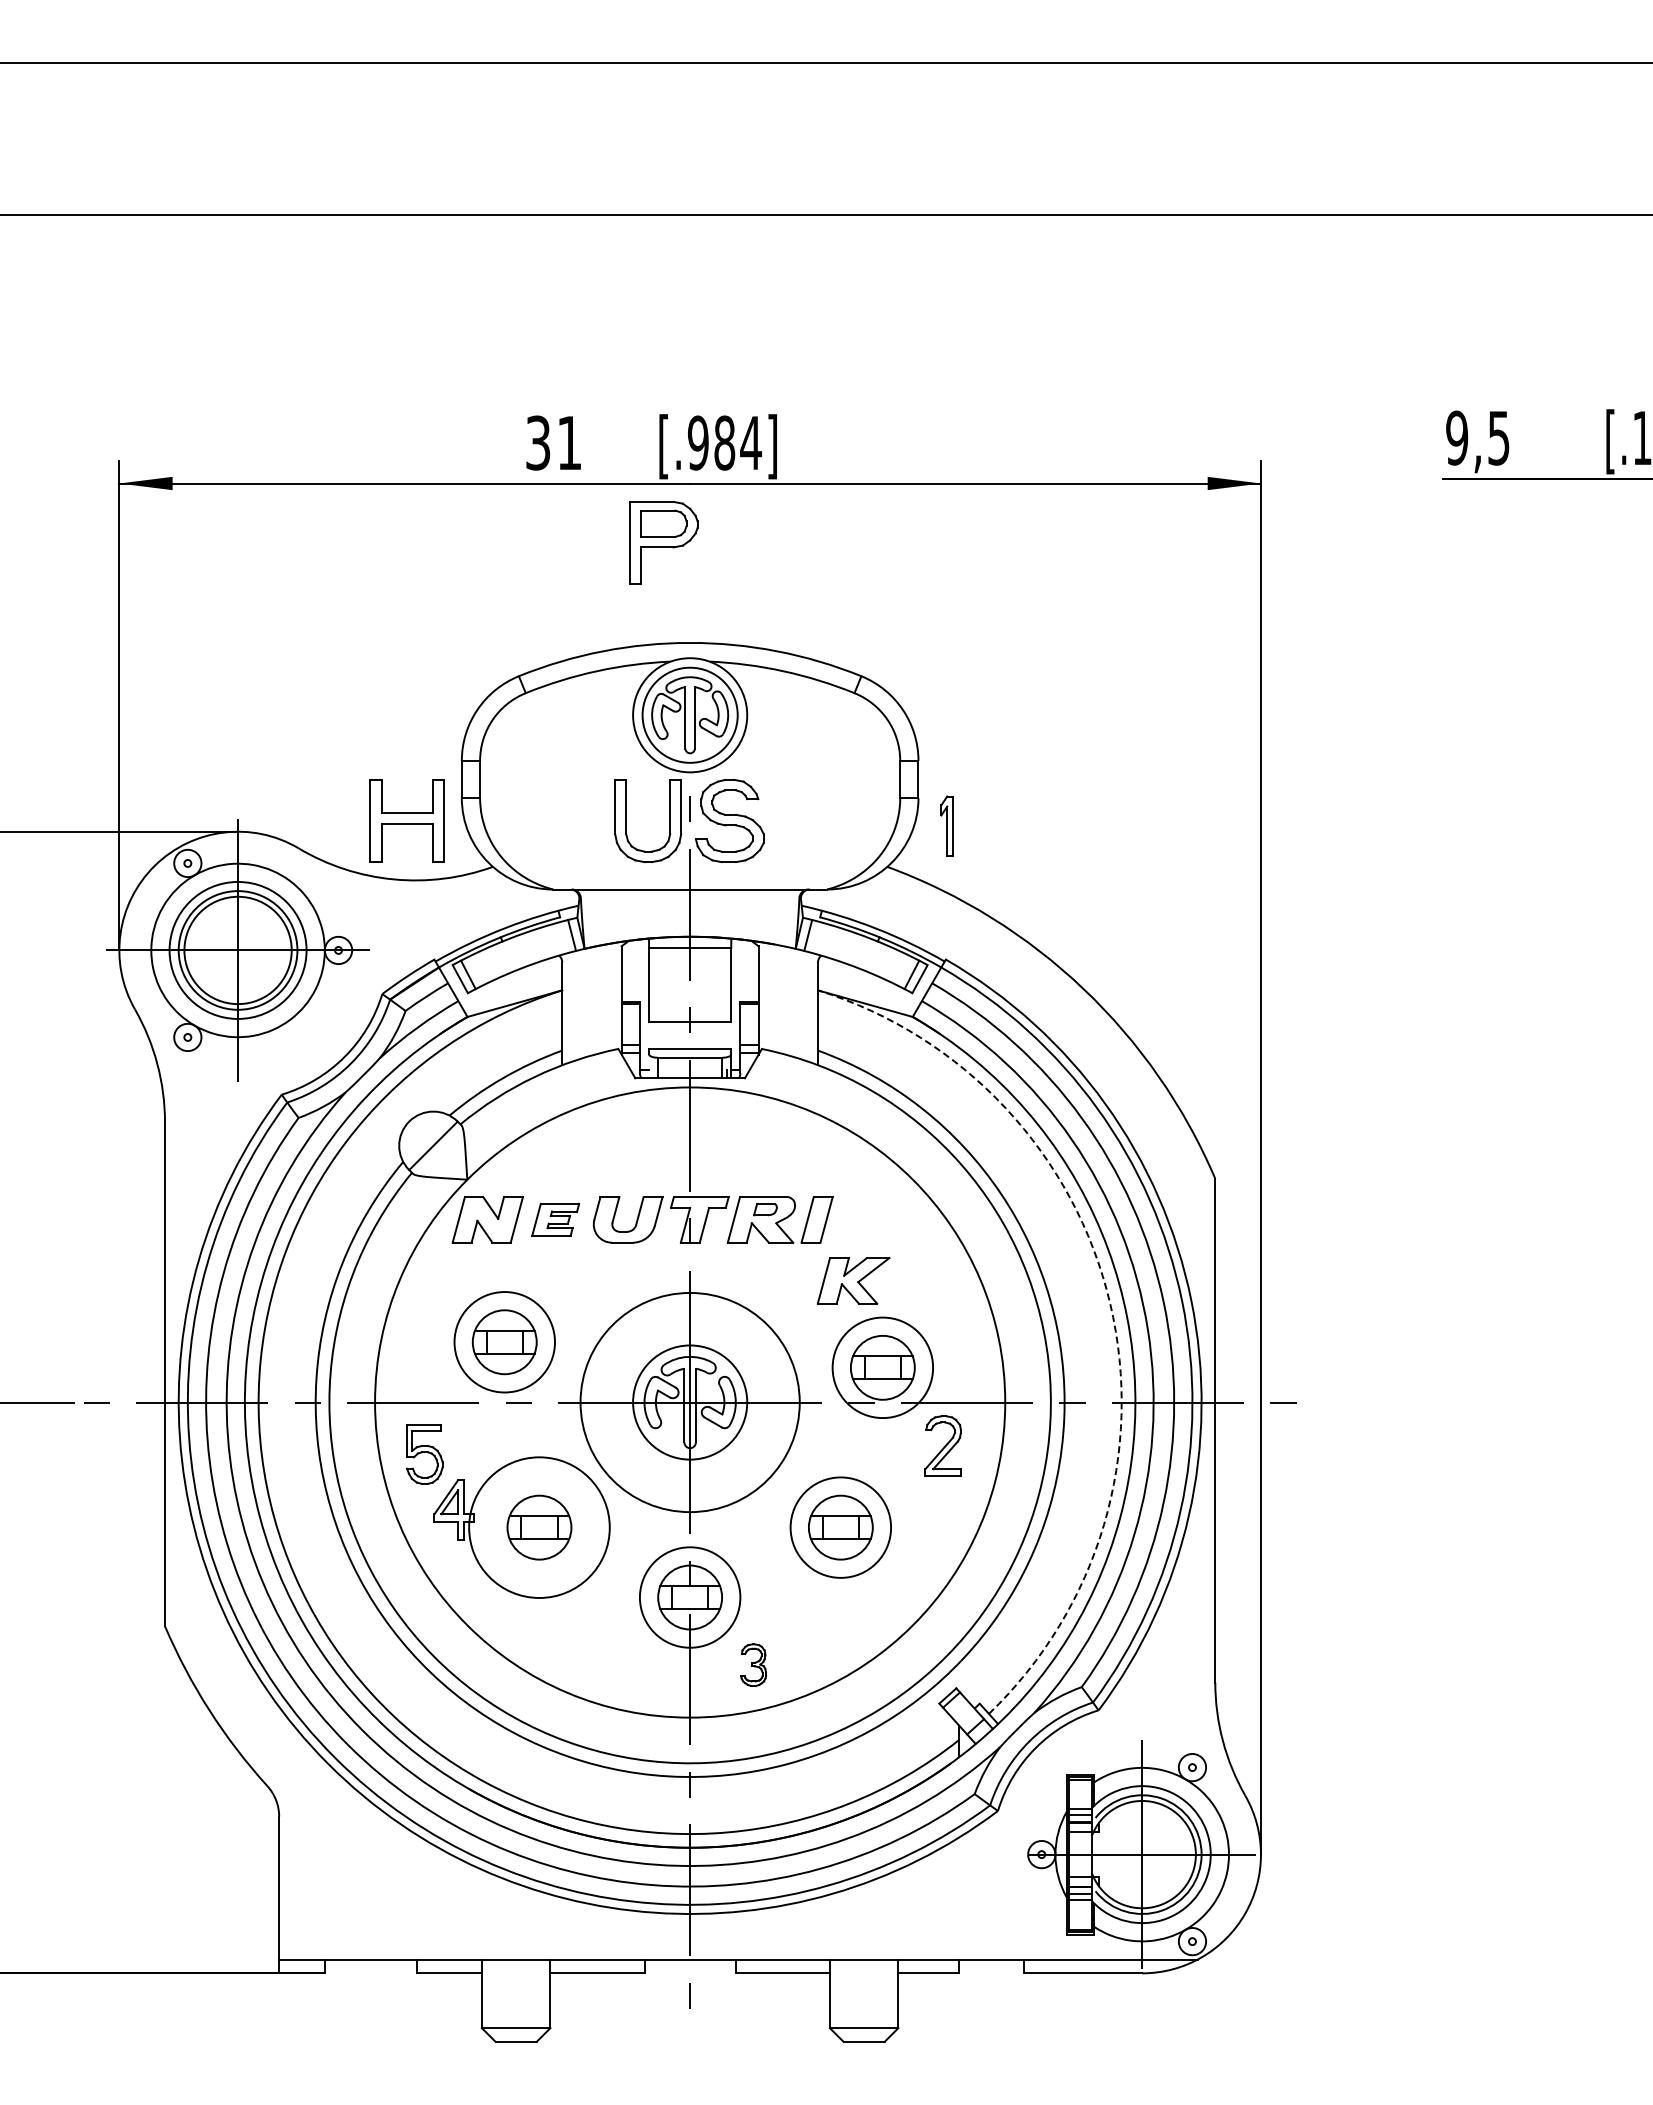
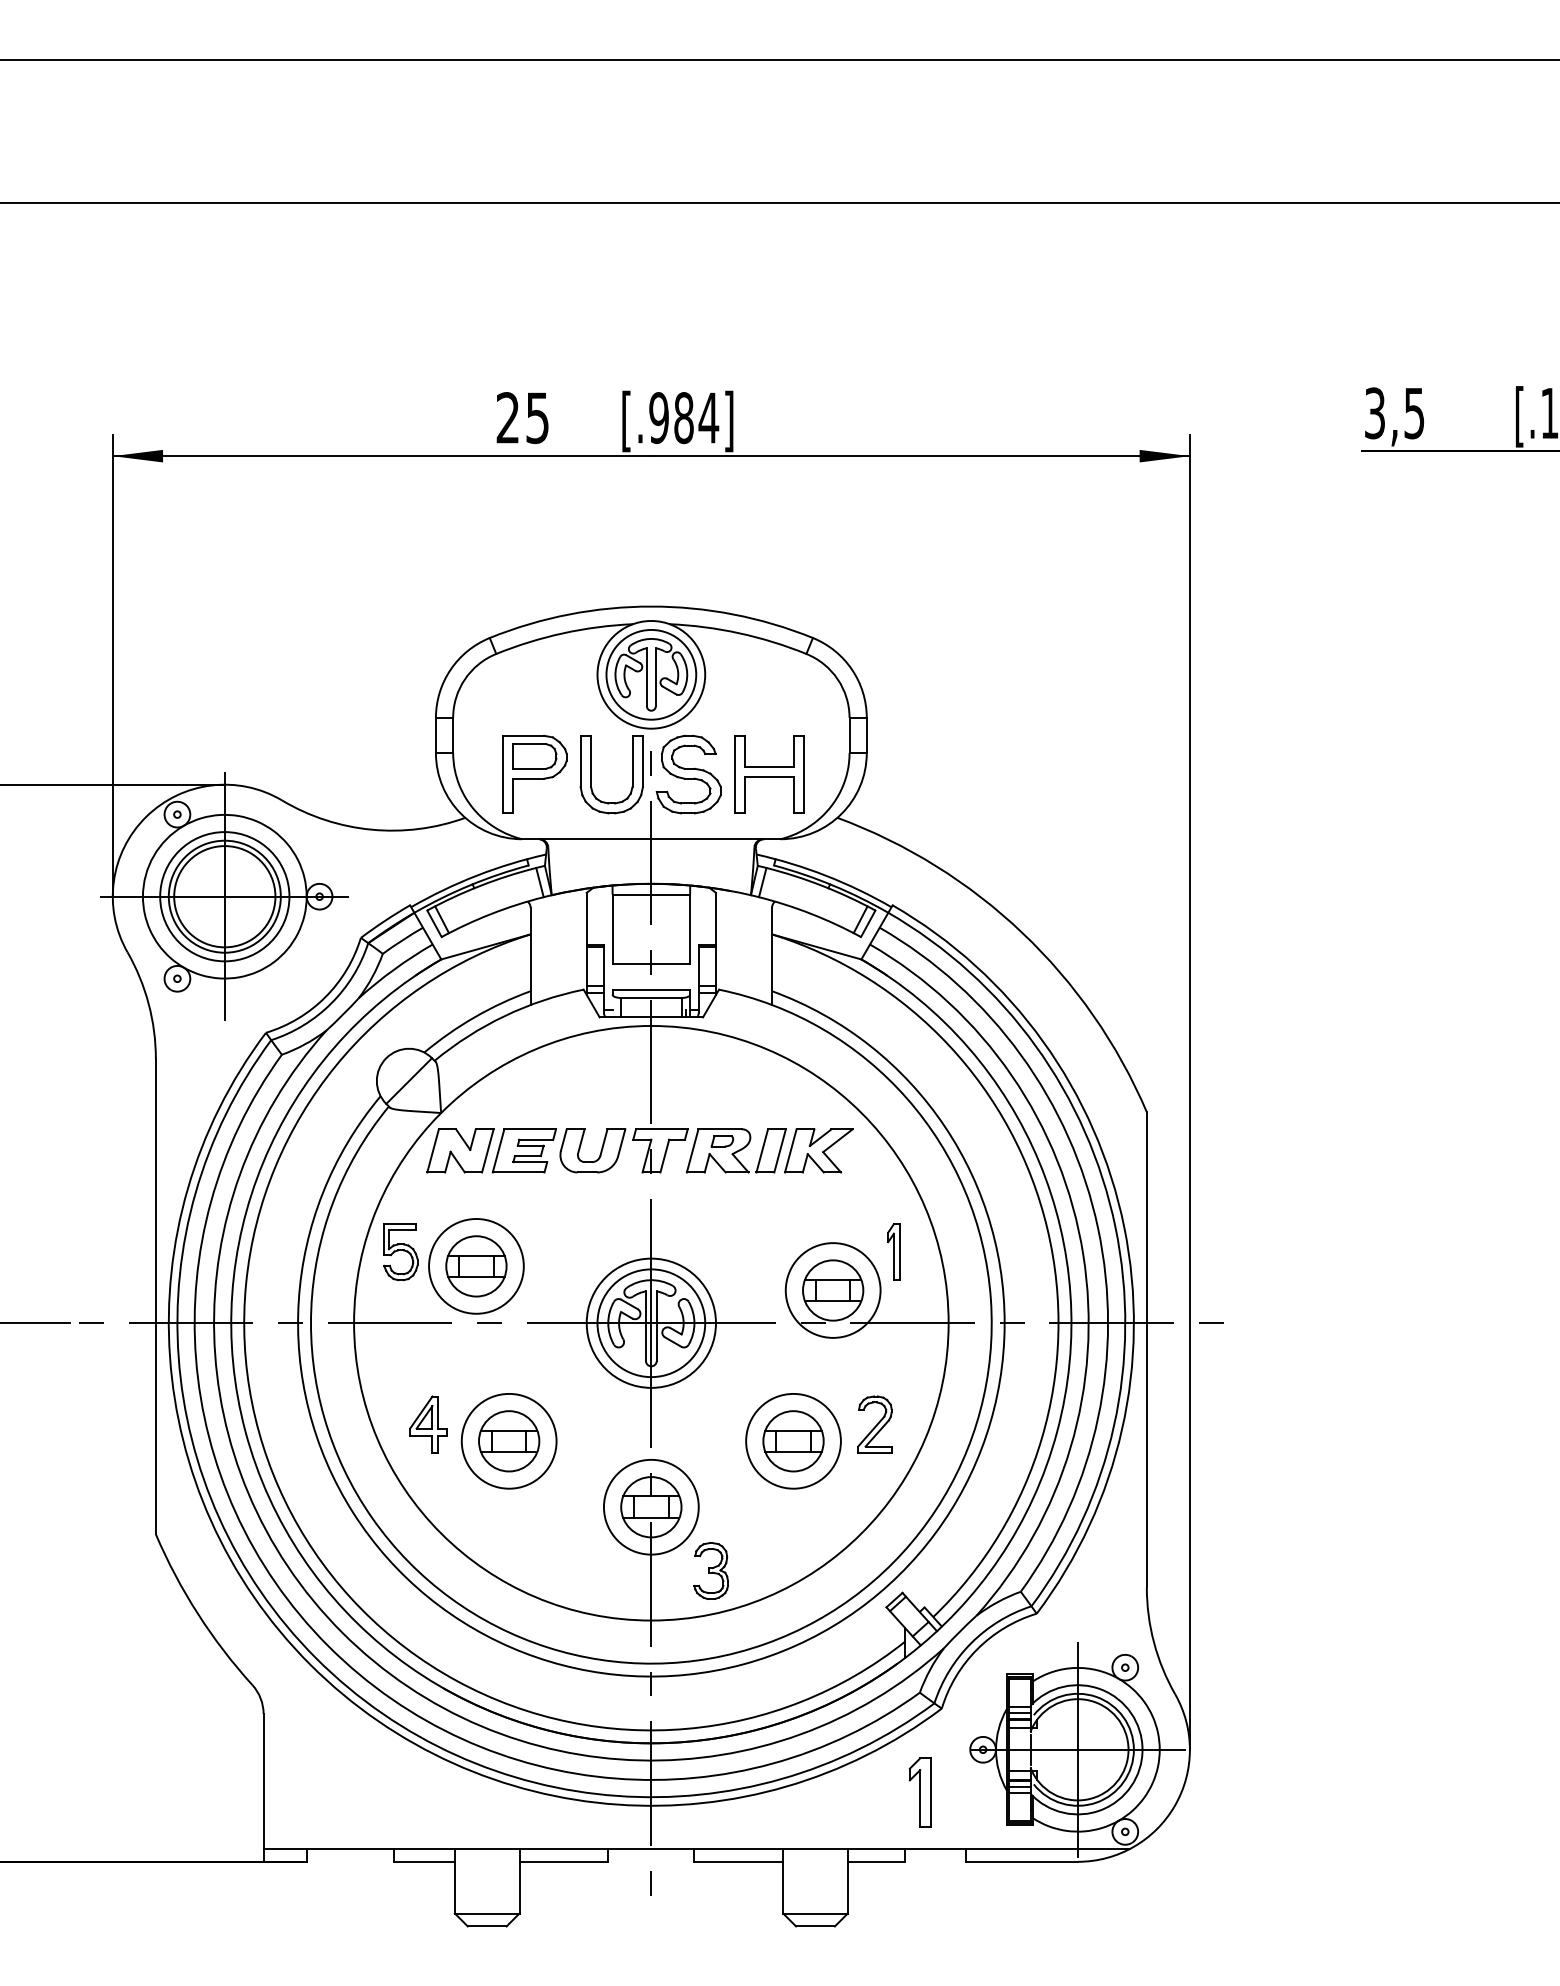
text: (1457, 437) -> (1375, 412), 9,5 -> 3,5
text: (553, 442) -> (522, 417), 31 -> 25
part: (663, 542) -> (534, 774), moved
part: (407, 820) -> (769, 774), moved
part: (946, 825) -> (893, 1251), moved
part: (555, 1219) -> (524, 1150), size x1.43
part: (853, 1280) -> (818, 1150), moved
arc: (1110, 1303) -> (1047, 1229), dashed -> solid
circle: (689, 1402) -> (650, 1323), size x0.62
part: (942, 1445) -> (874, 1424), moved
part: (424, 1454) -> (400, 1252), moved
circle: (539, 1527) -> (509, 1441), size x0.71
part: (753, 1664) -> (711, 1570), size x1.43
part: (974, 1899) -> (919, 1792), added

